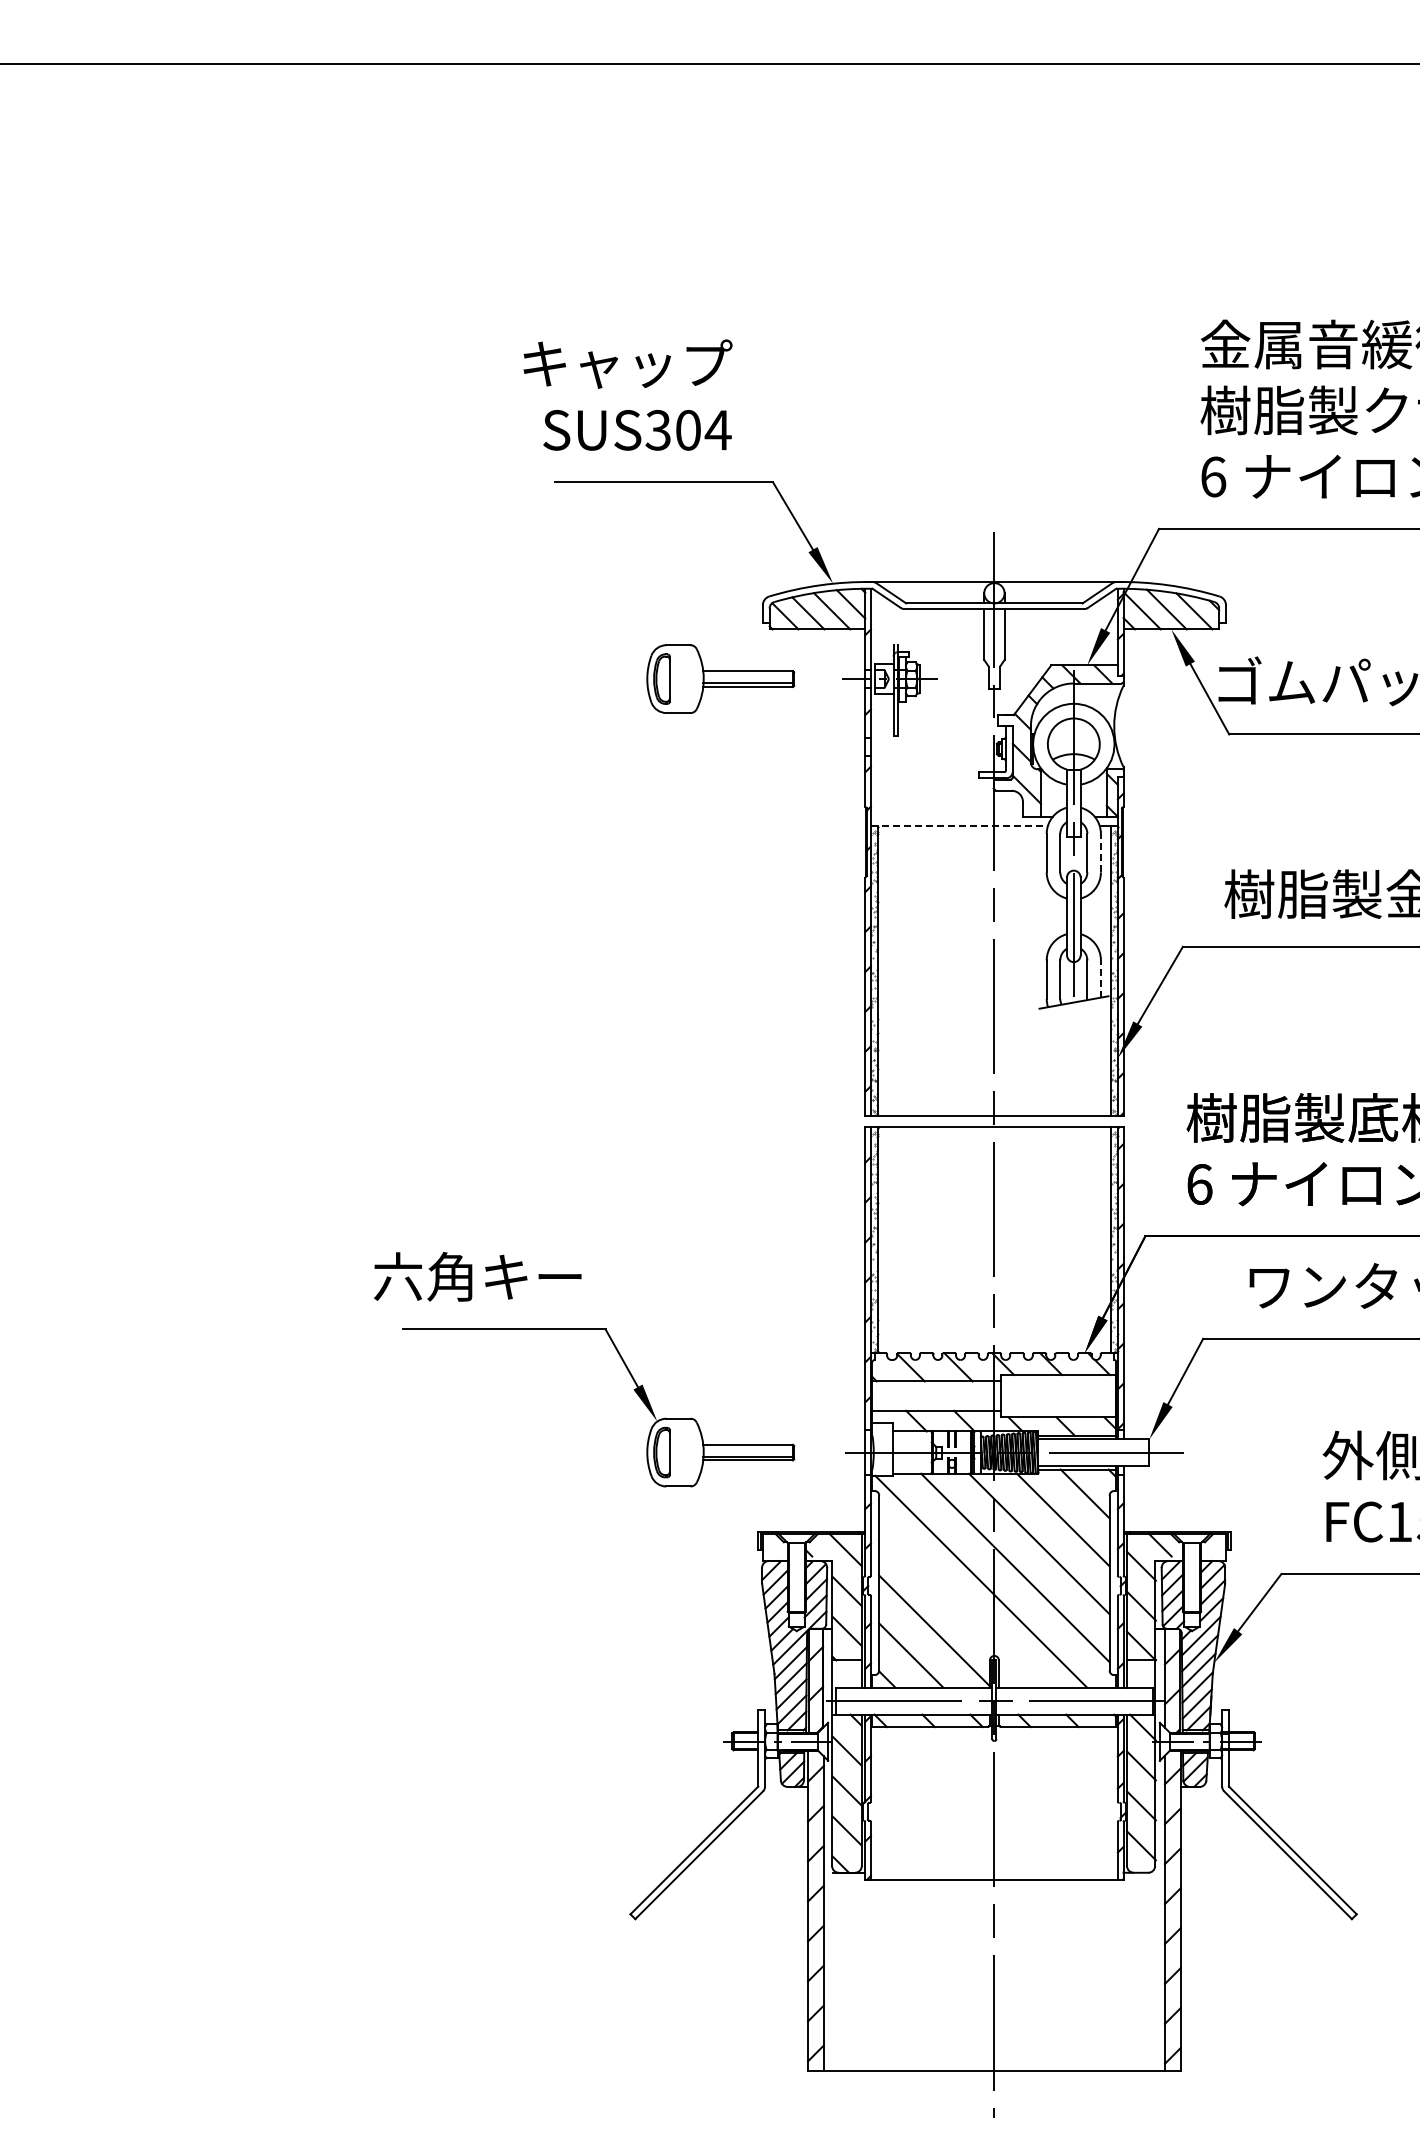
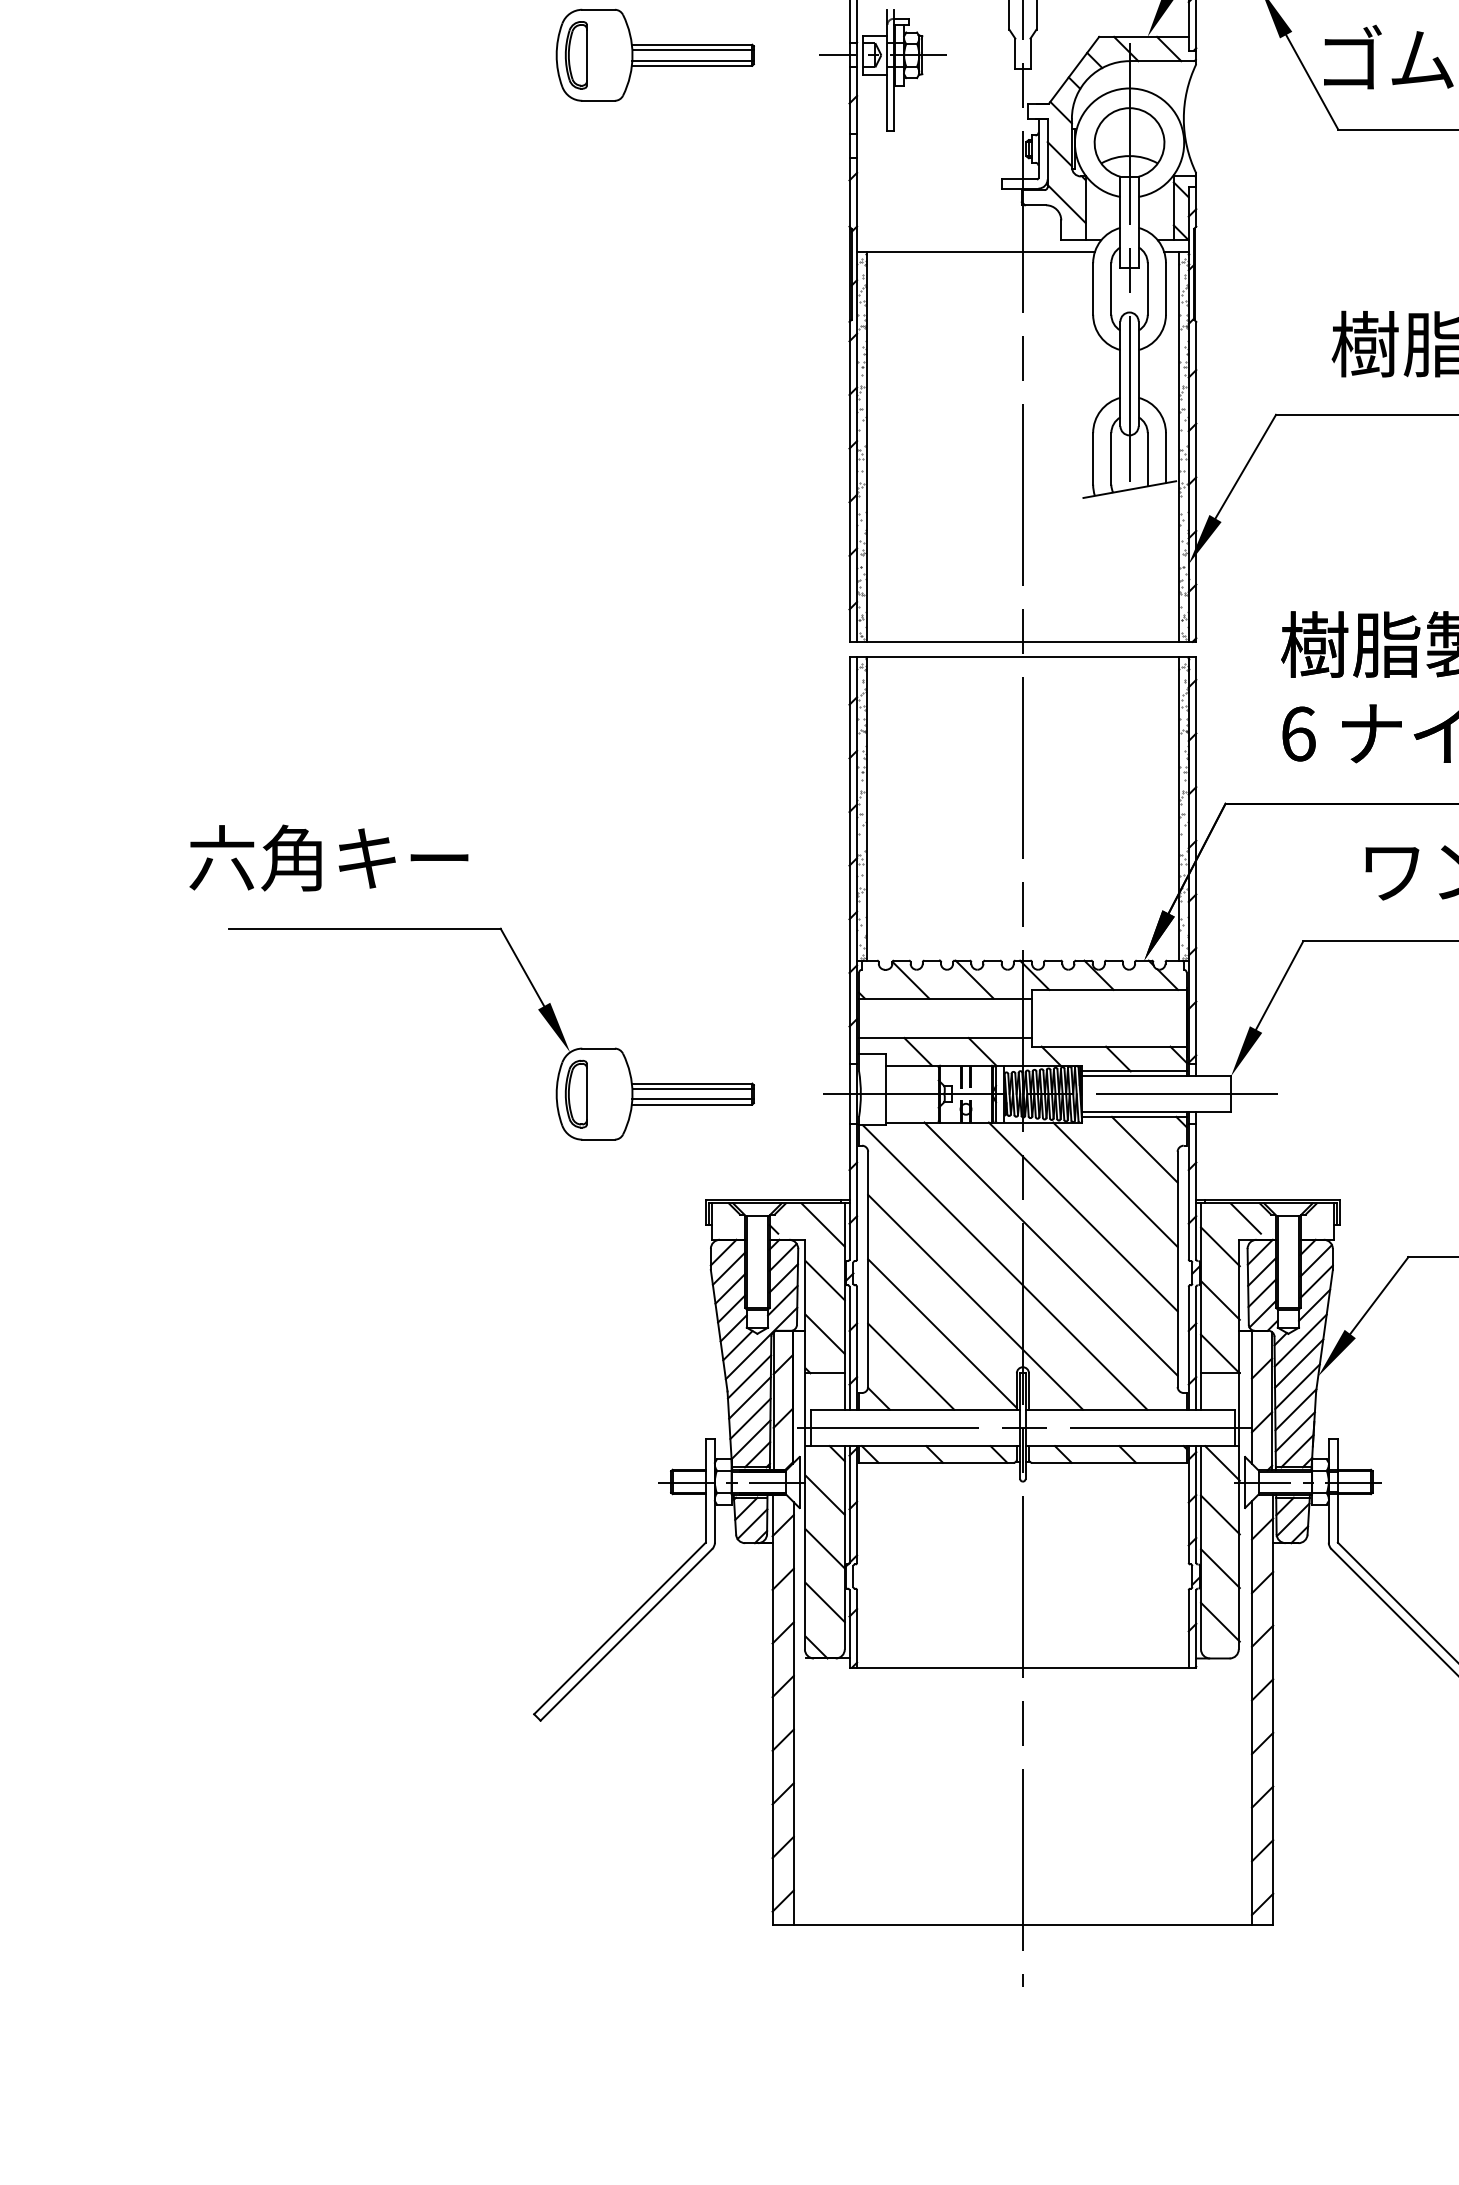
line: (748, 675) -> (692, 50), added
line: (959, 825) -> (975, 251), dashed -> solid
line: (1100, 852) -> (1165, 288), dashed -> solid
line: (1100, 979) -> (1165, 458), dashed -> solid
line: (748, 1448) -> (692, 1088), added
line: (959, 1607) -> (975, 1302), added

